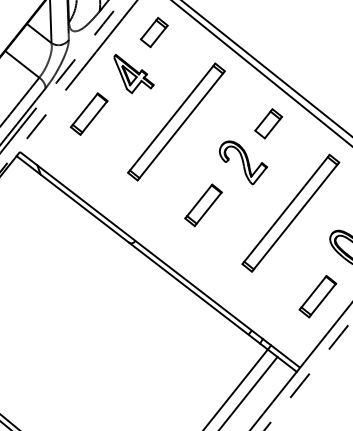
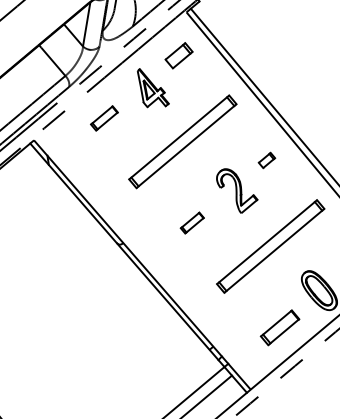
part: (89, 114) -> (104, 118), size x0.7
part: (268, 123) -> (266, 160), size x0.6
part: (203, 204) -> (192, 222), size x0.6

